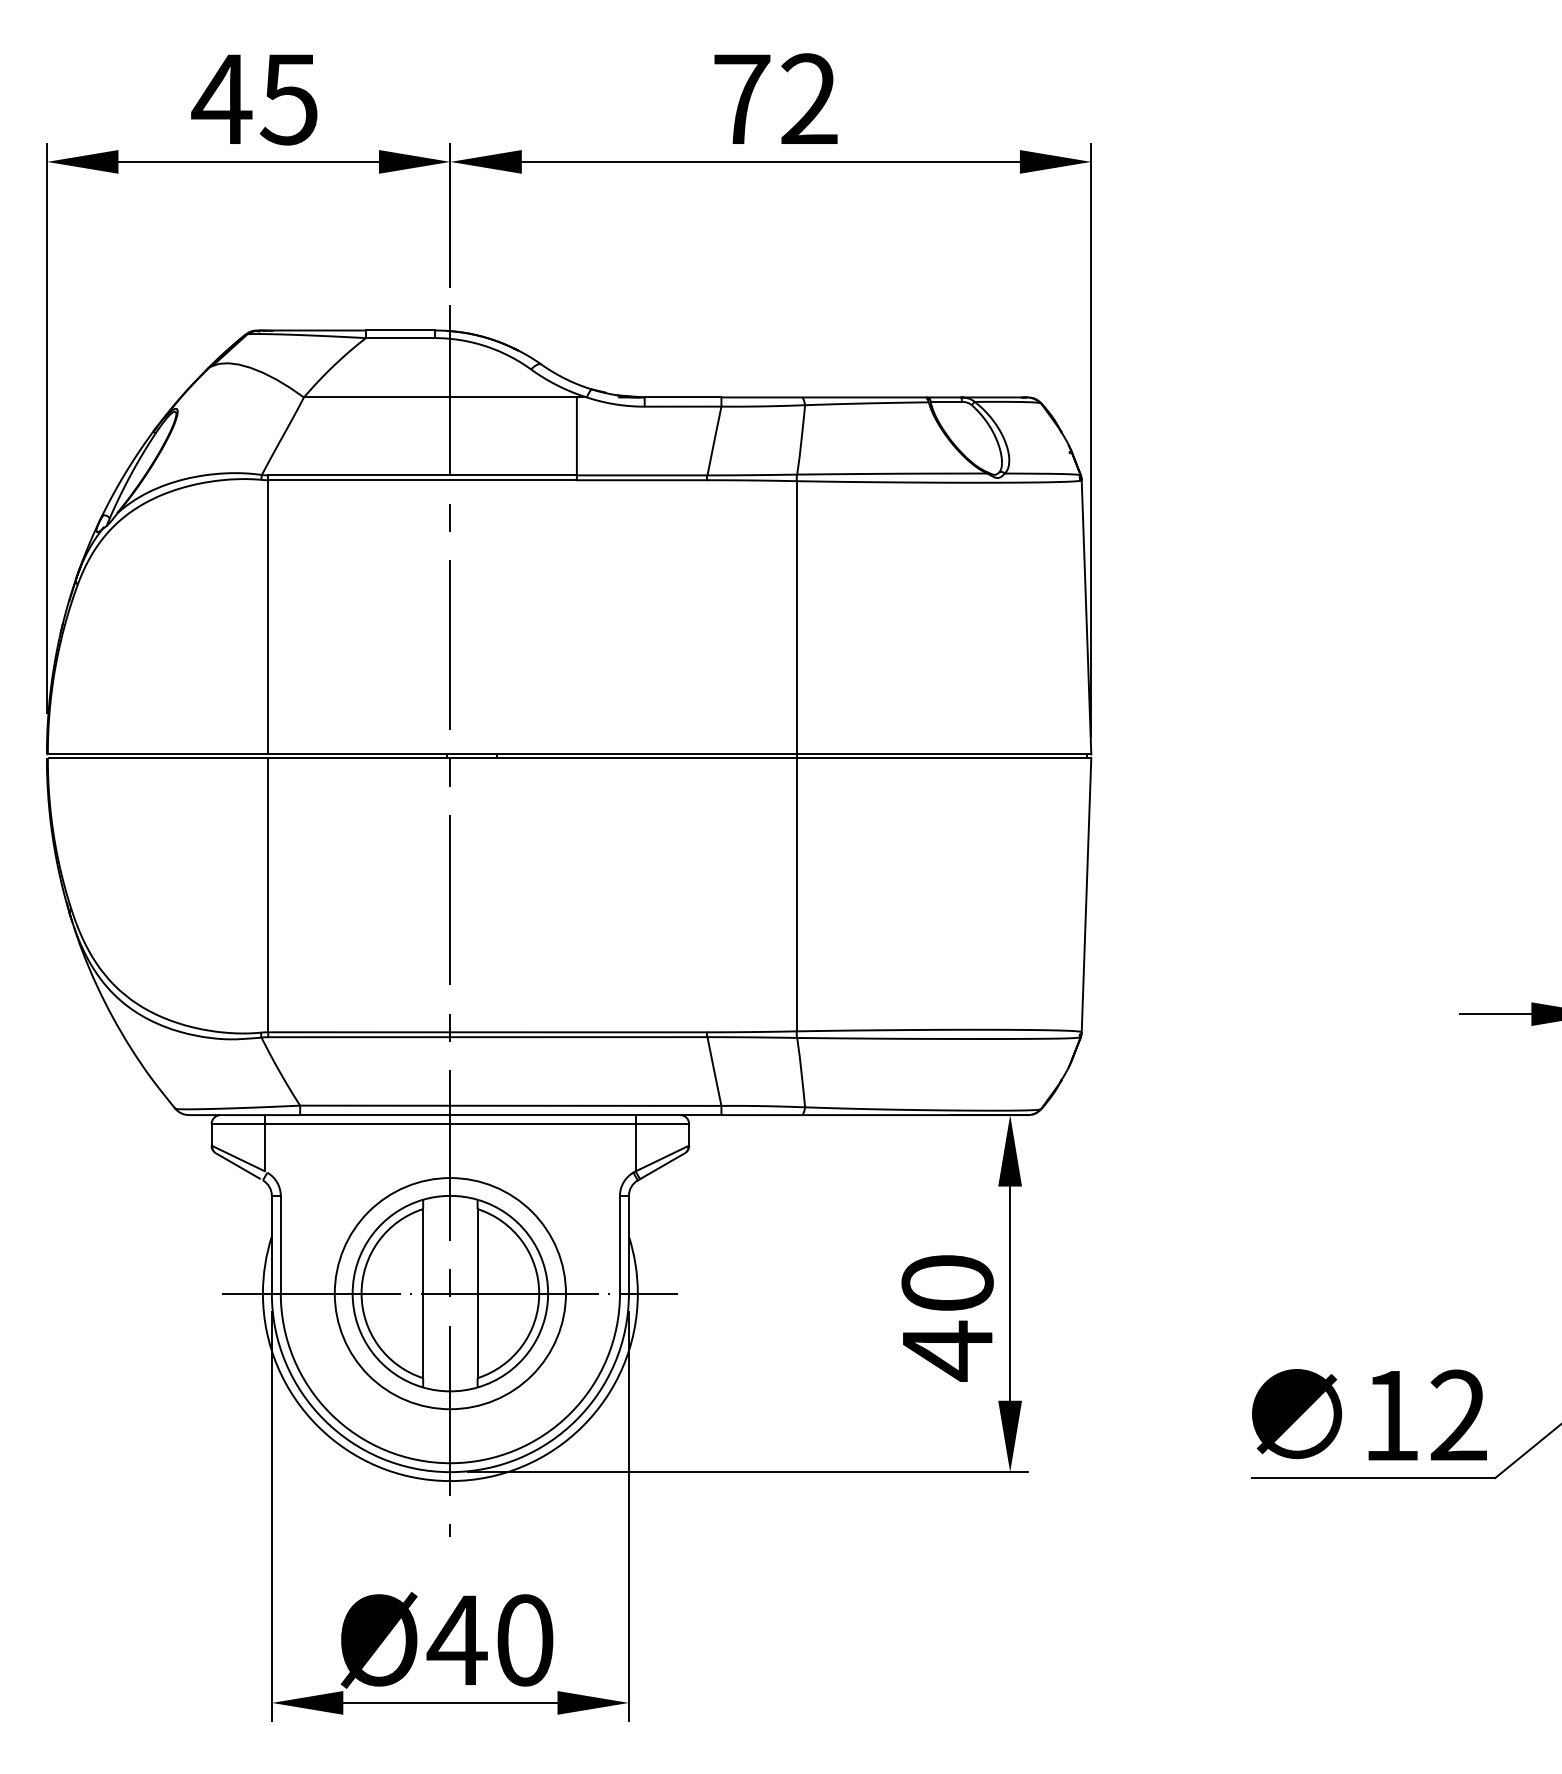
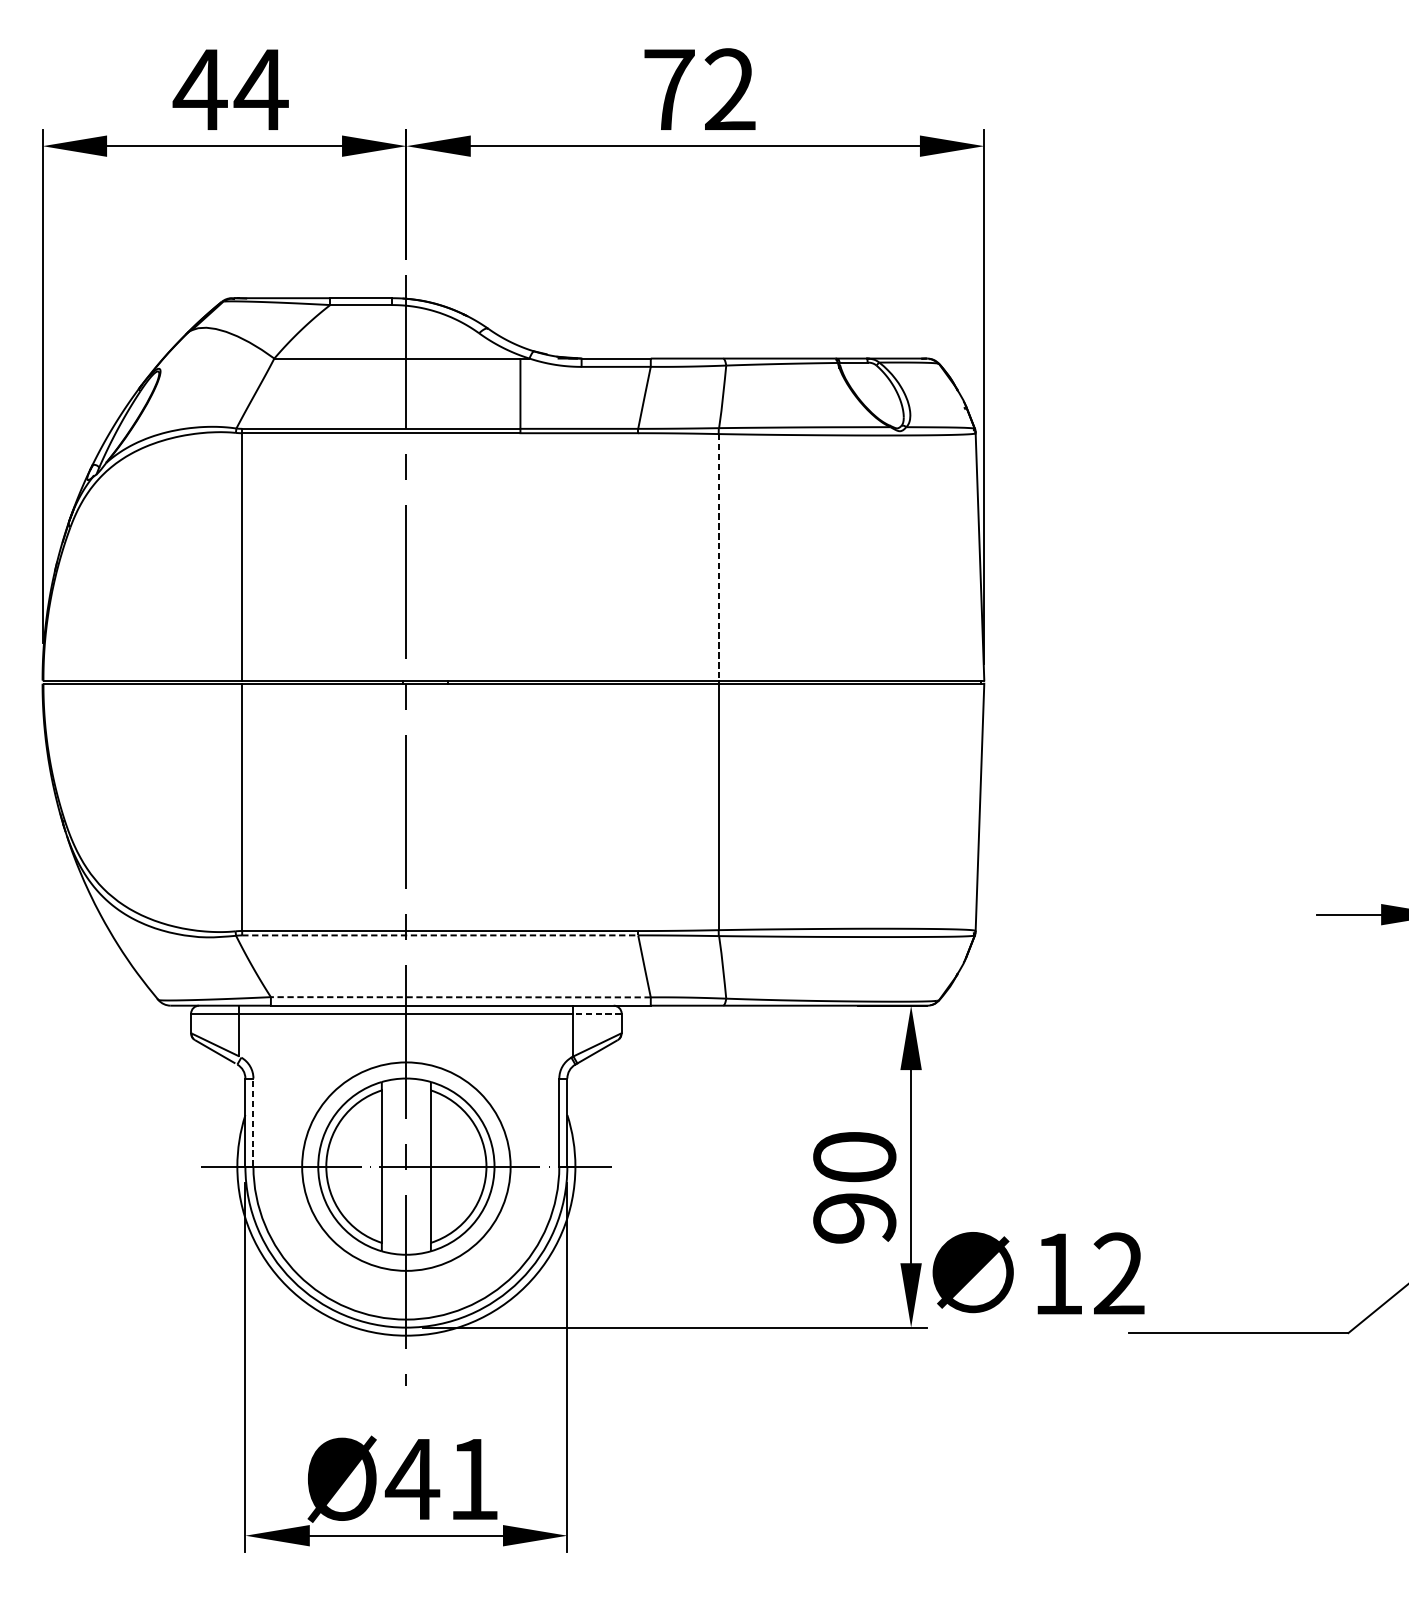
text: (288, 99) -> (260, 89), 45 -> 44
line: (796, 617) -> (718, 556), solid -> dashed
line: (487, 1037) -> (439, 935), solid -> dashed
line: (510, 1105) -> (460, 997), solid -> dashed
line: (662, 1124) -> (597, 1014), solid -> dashed
line: (280, 1244) -> (253, 1122), solid -> dashed
text: (947, 1350) -> (854, 1217), 40 -> 90
text: (1369, 1414) -> (1038, 1272), moved
text: (525, 1640) -> (474, 1479), 40 -> 41

